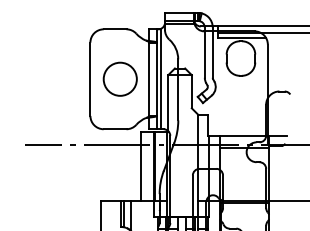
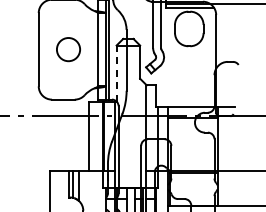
part: (119, 78) -> (67, 48), size x0.7
line: (168, 102) -> (116, 72), solid -> dashed

